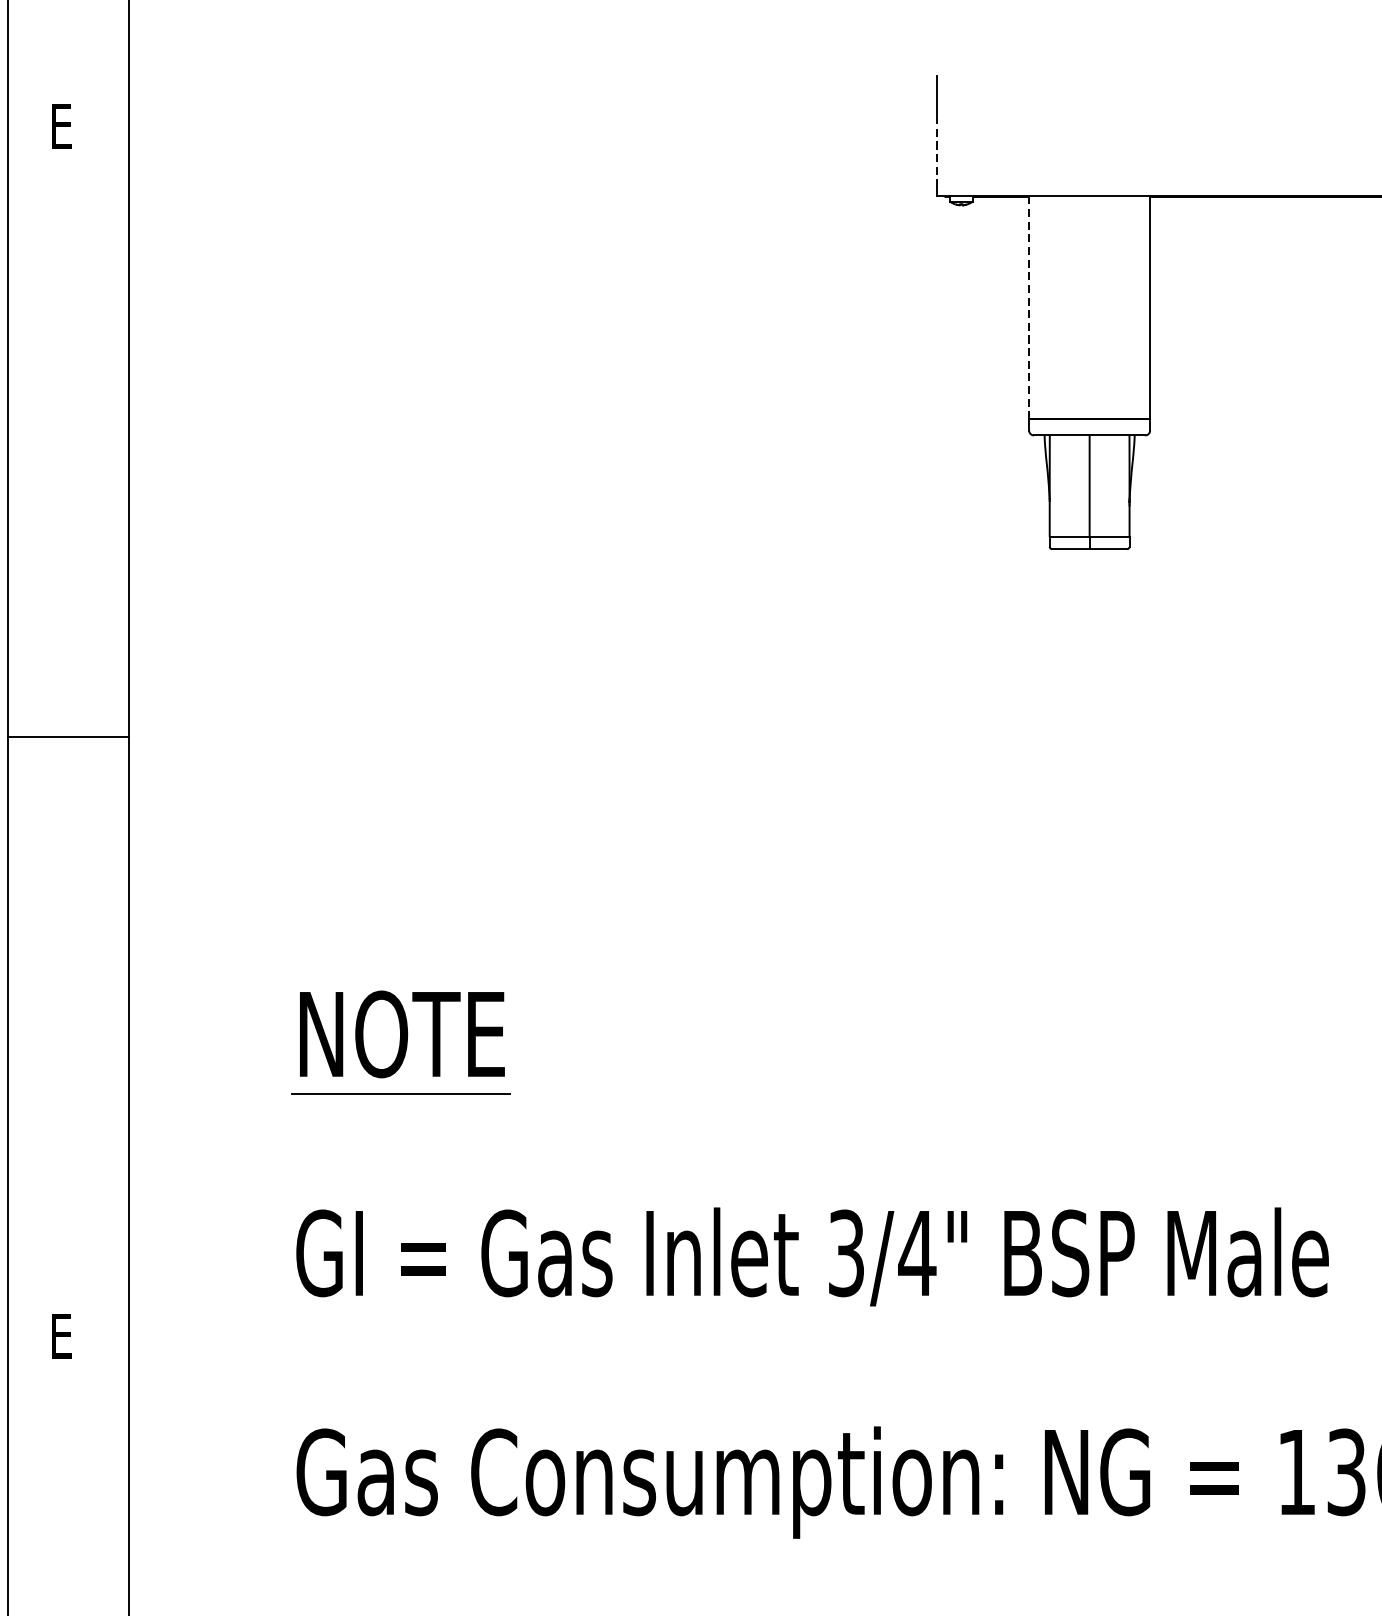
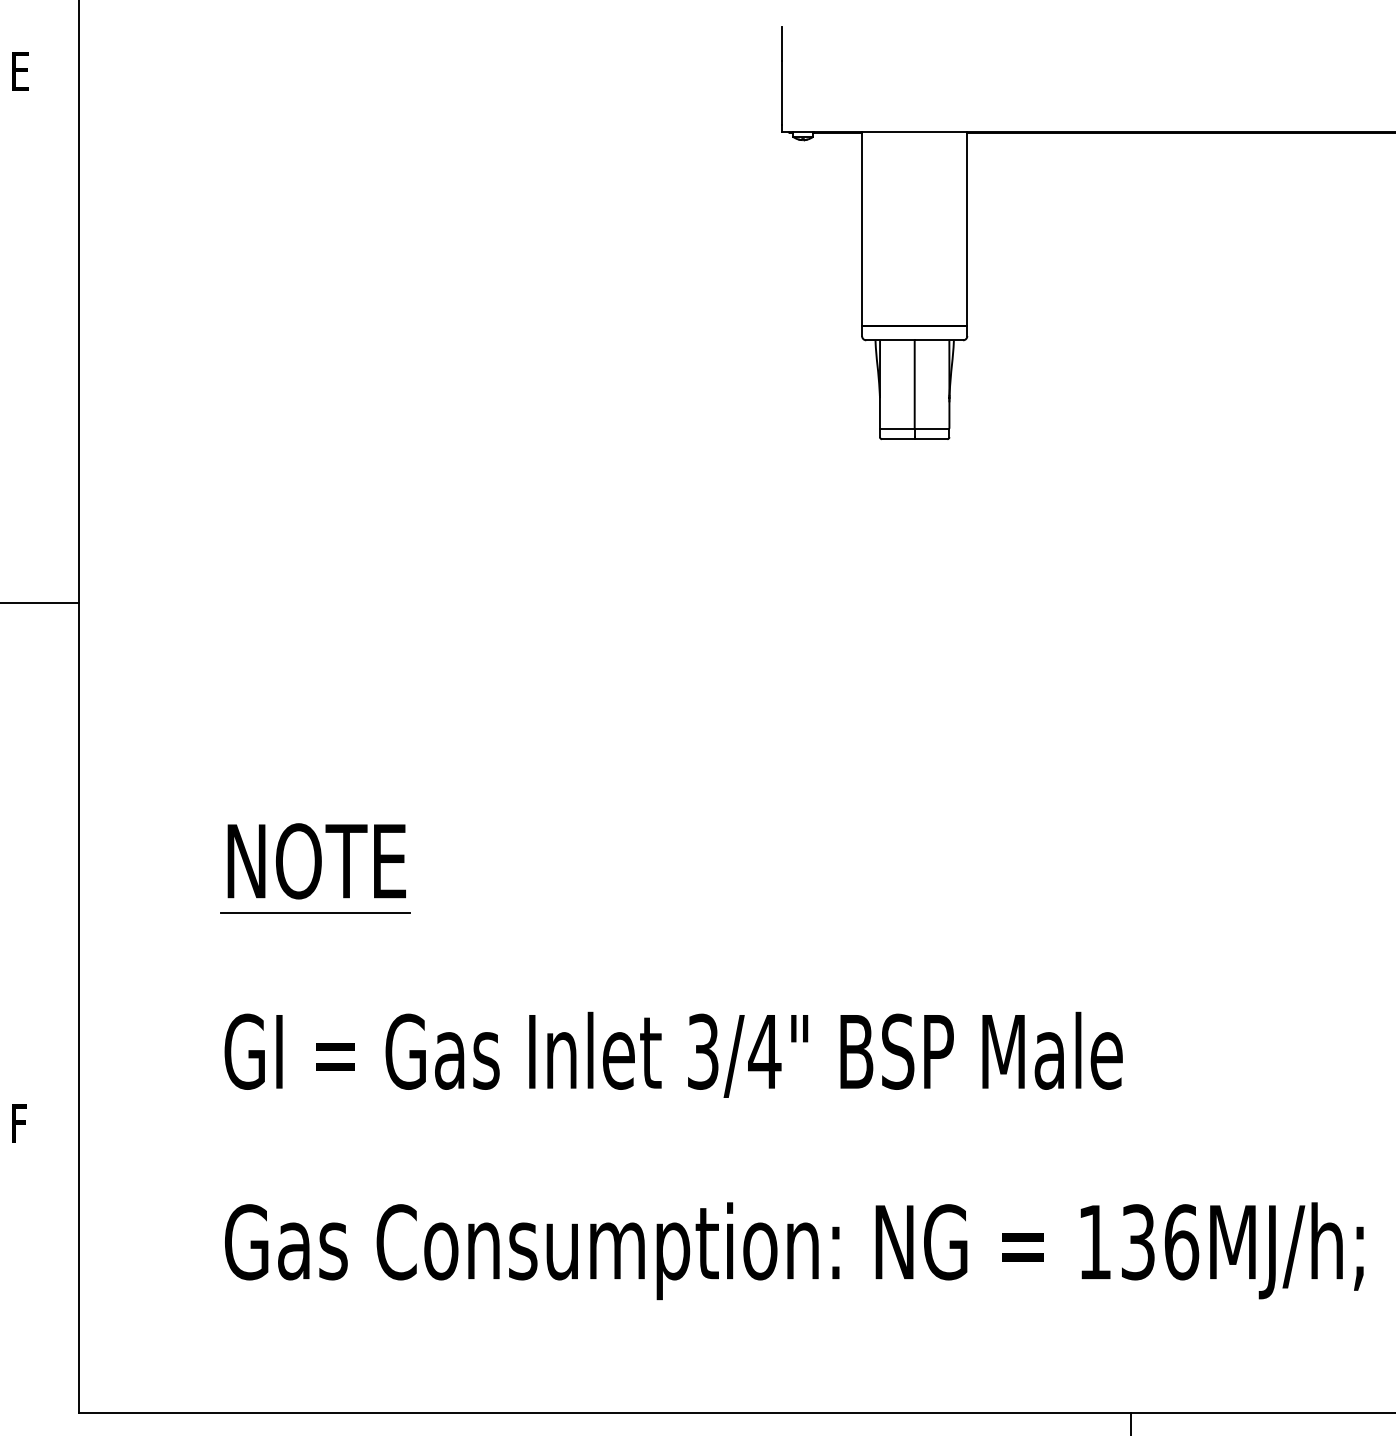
line: (937, 151) -> (782, 93), dashed -> solid
line: (1029, 306) -> (862, 228), dashed -> solid
text: (63, 1335) -> (22, 1123), E -> F

